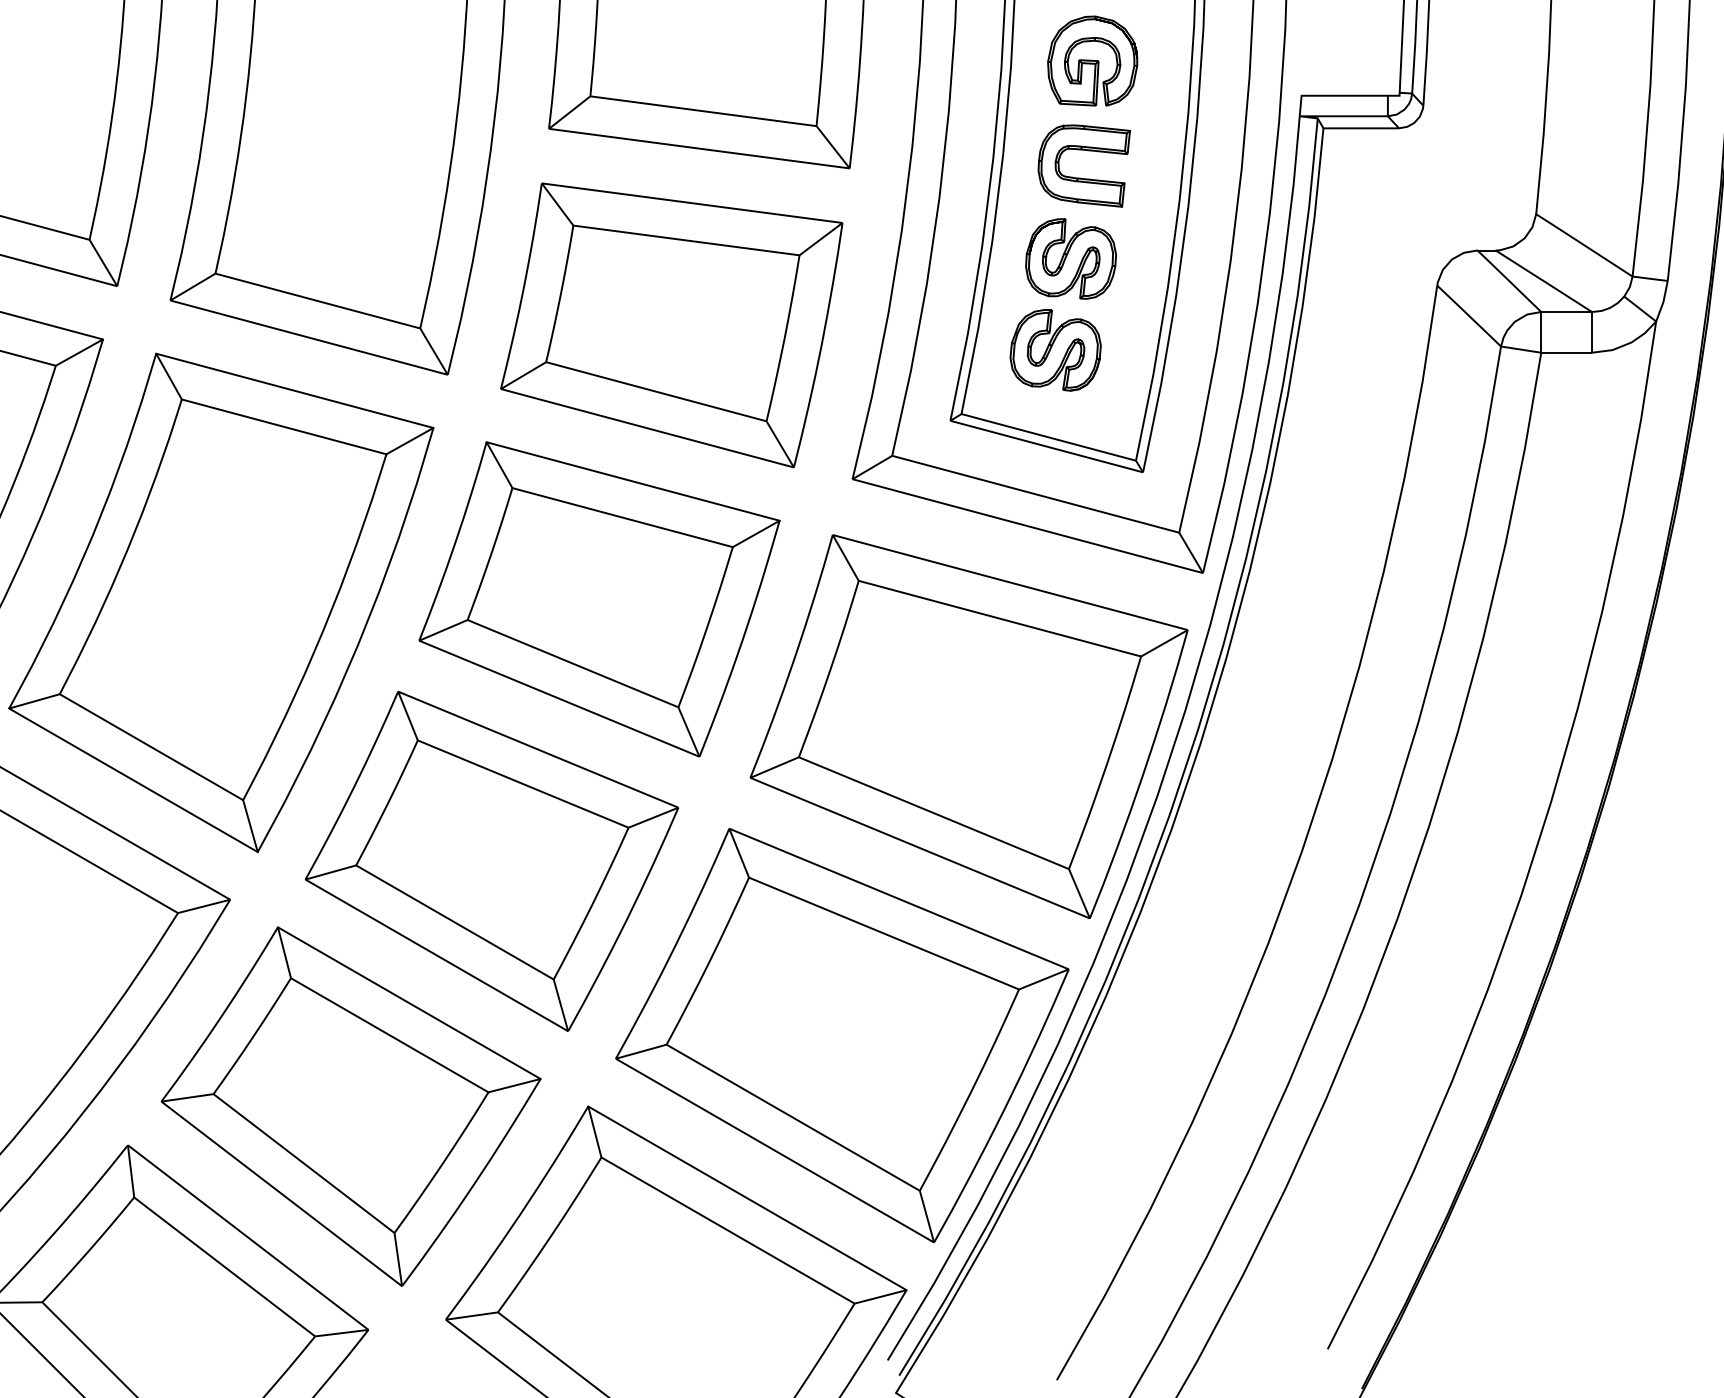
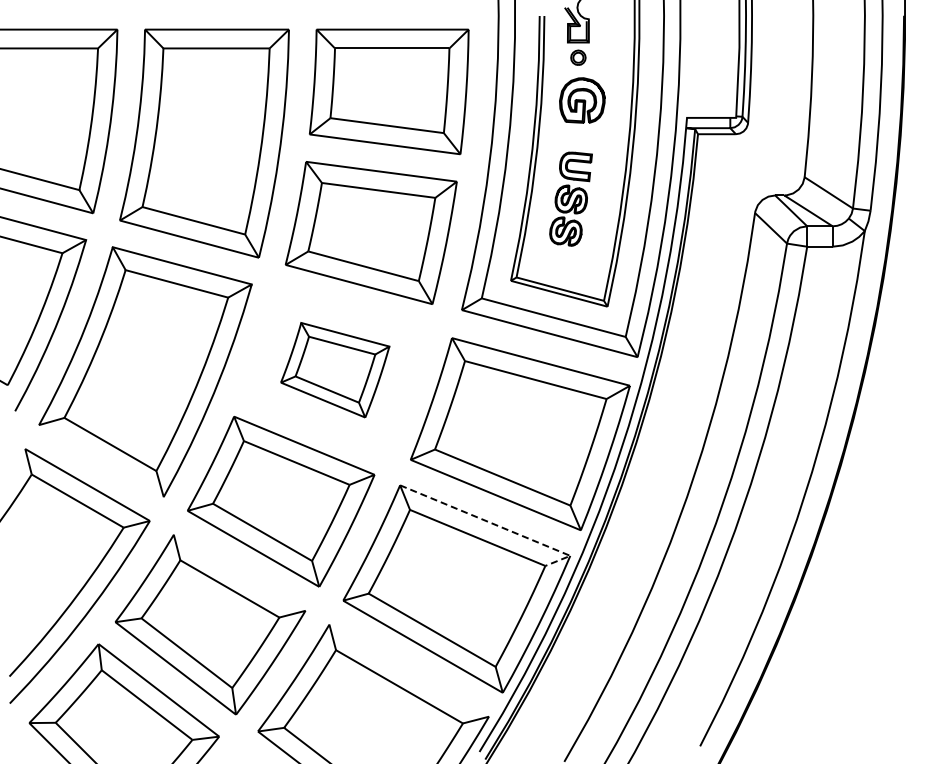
part: (1069, 256) -> (570, 198), size x0.7
part: (600, 597) -> (335, 369), size x0.6
line: (133, 781) -> (101, 461), removed
line: (925, 910) -> (498, 526), solid -> dashed
line: (408, 1002) -> (239, 572), removed
line: (747, 1197) -> (409, 670), removed

